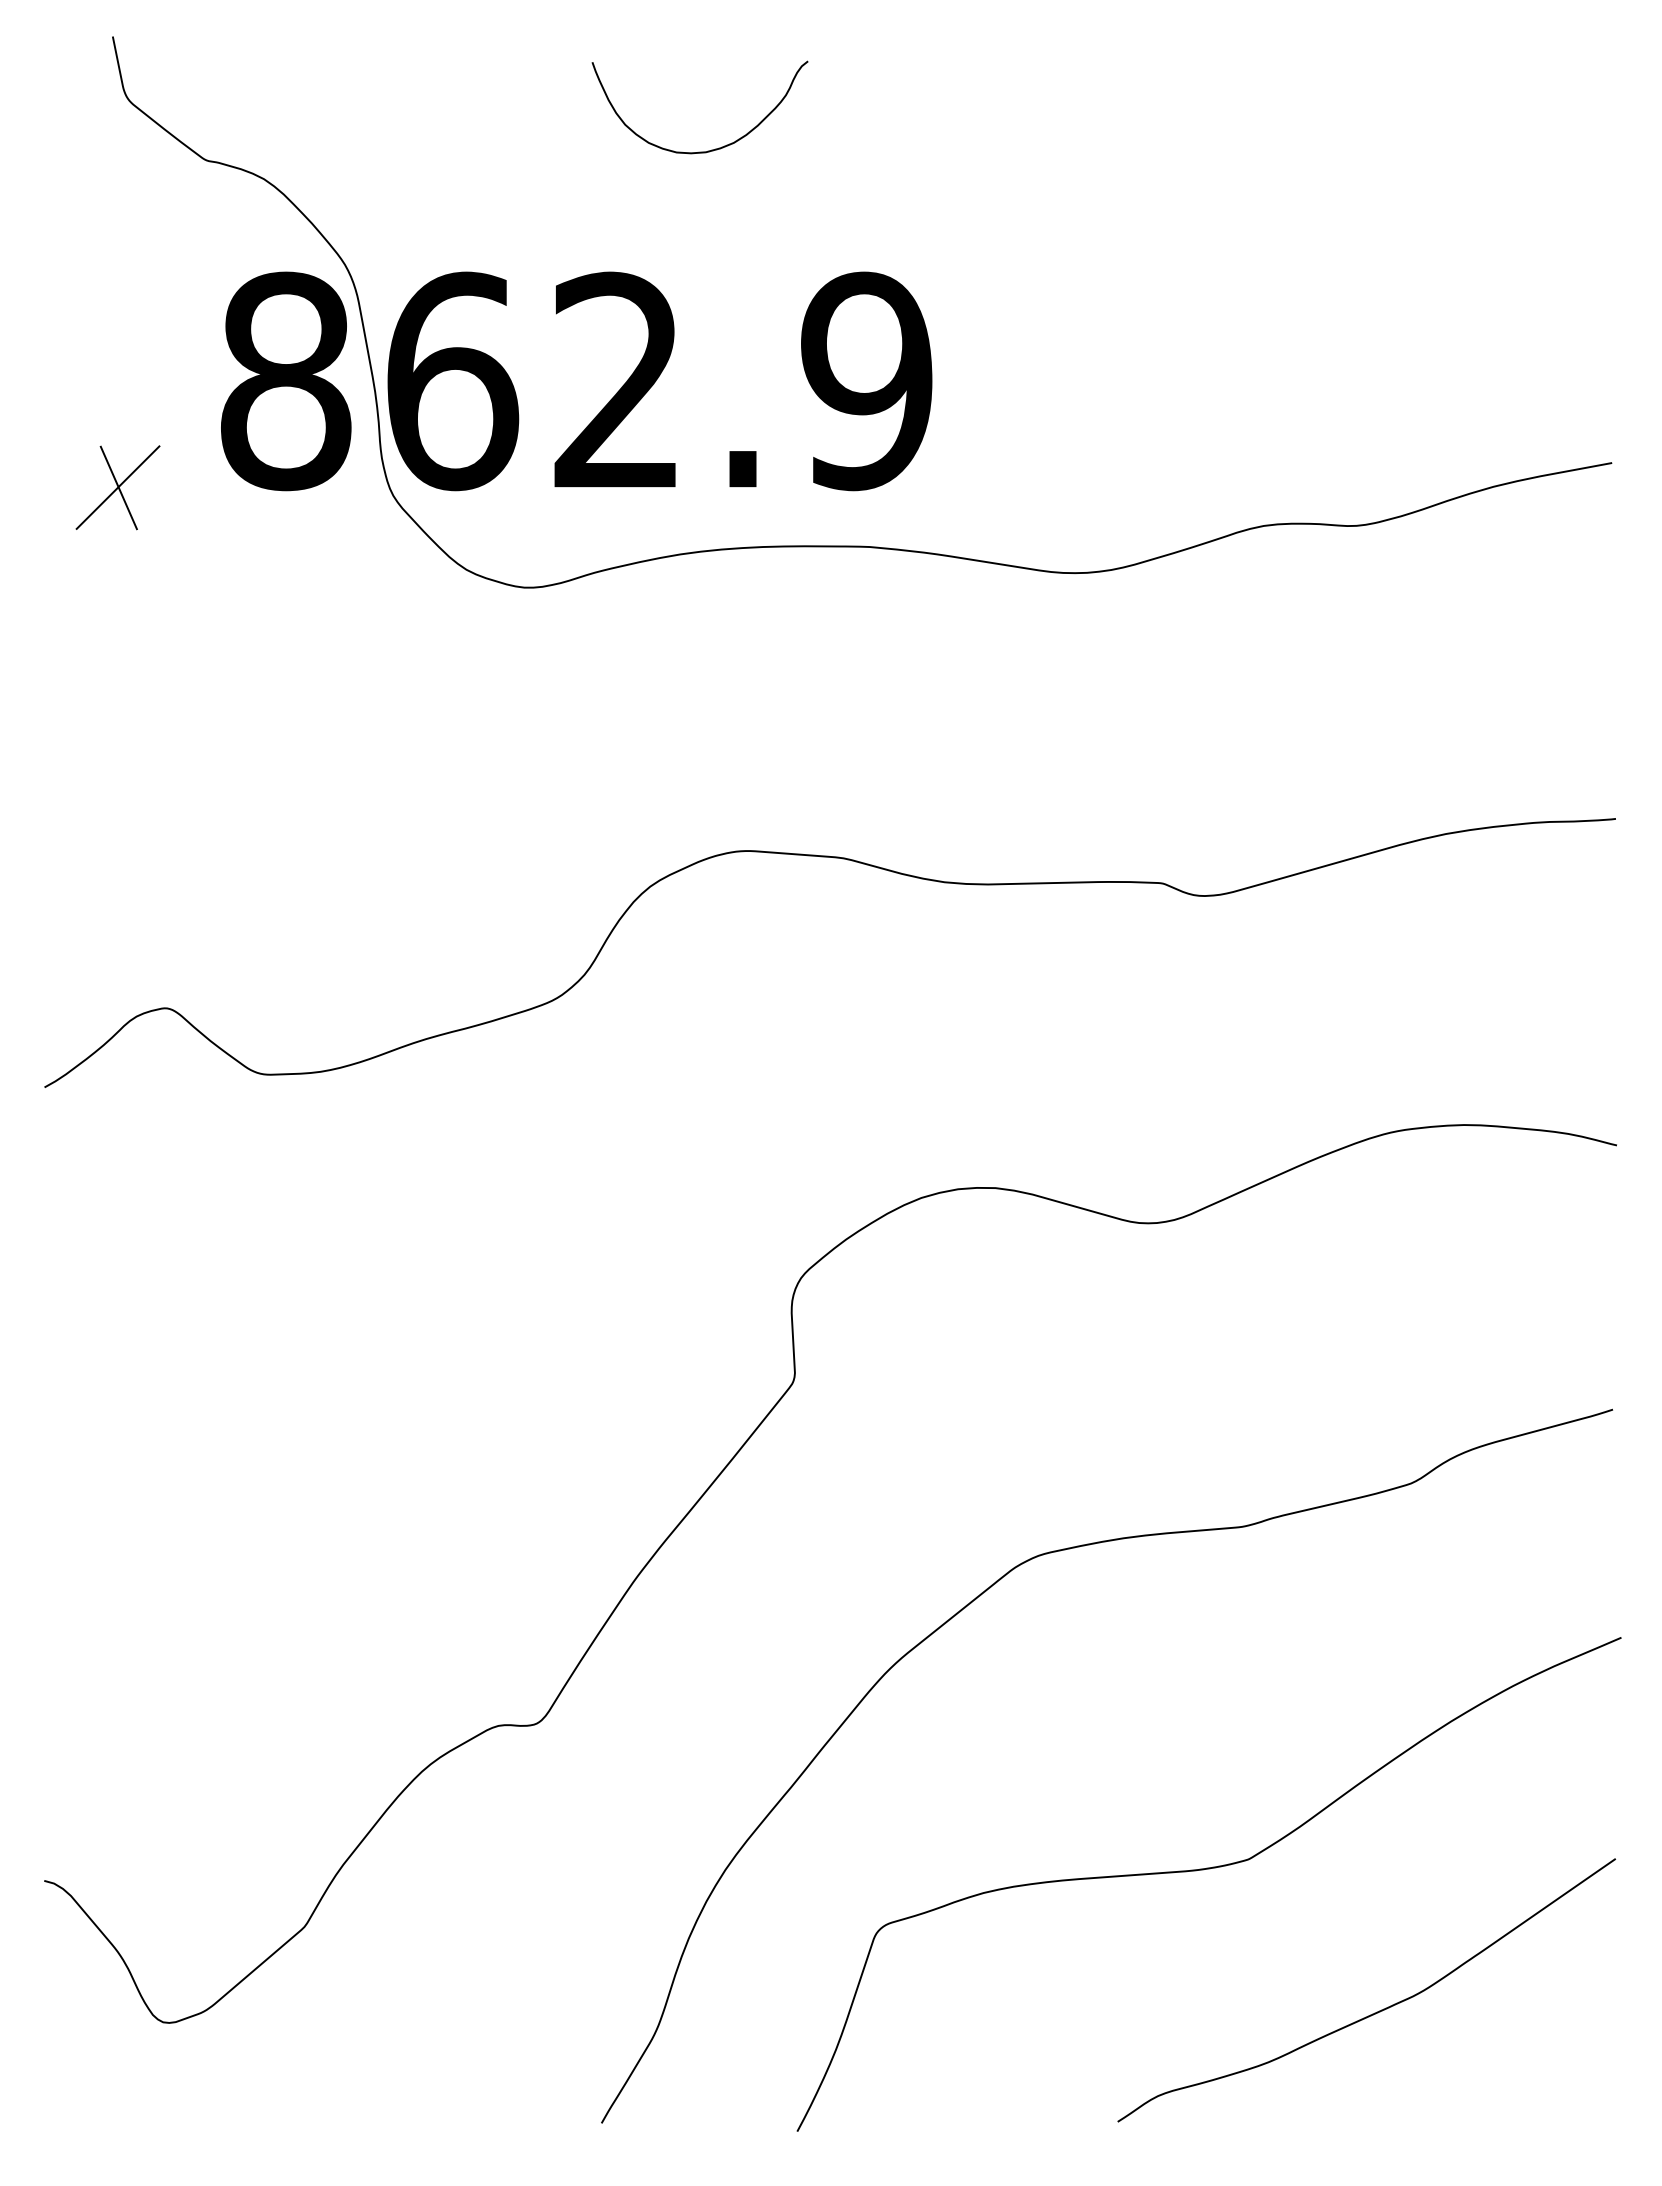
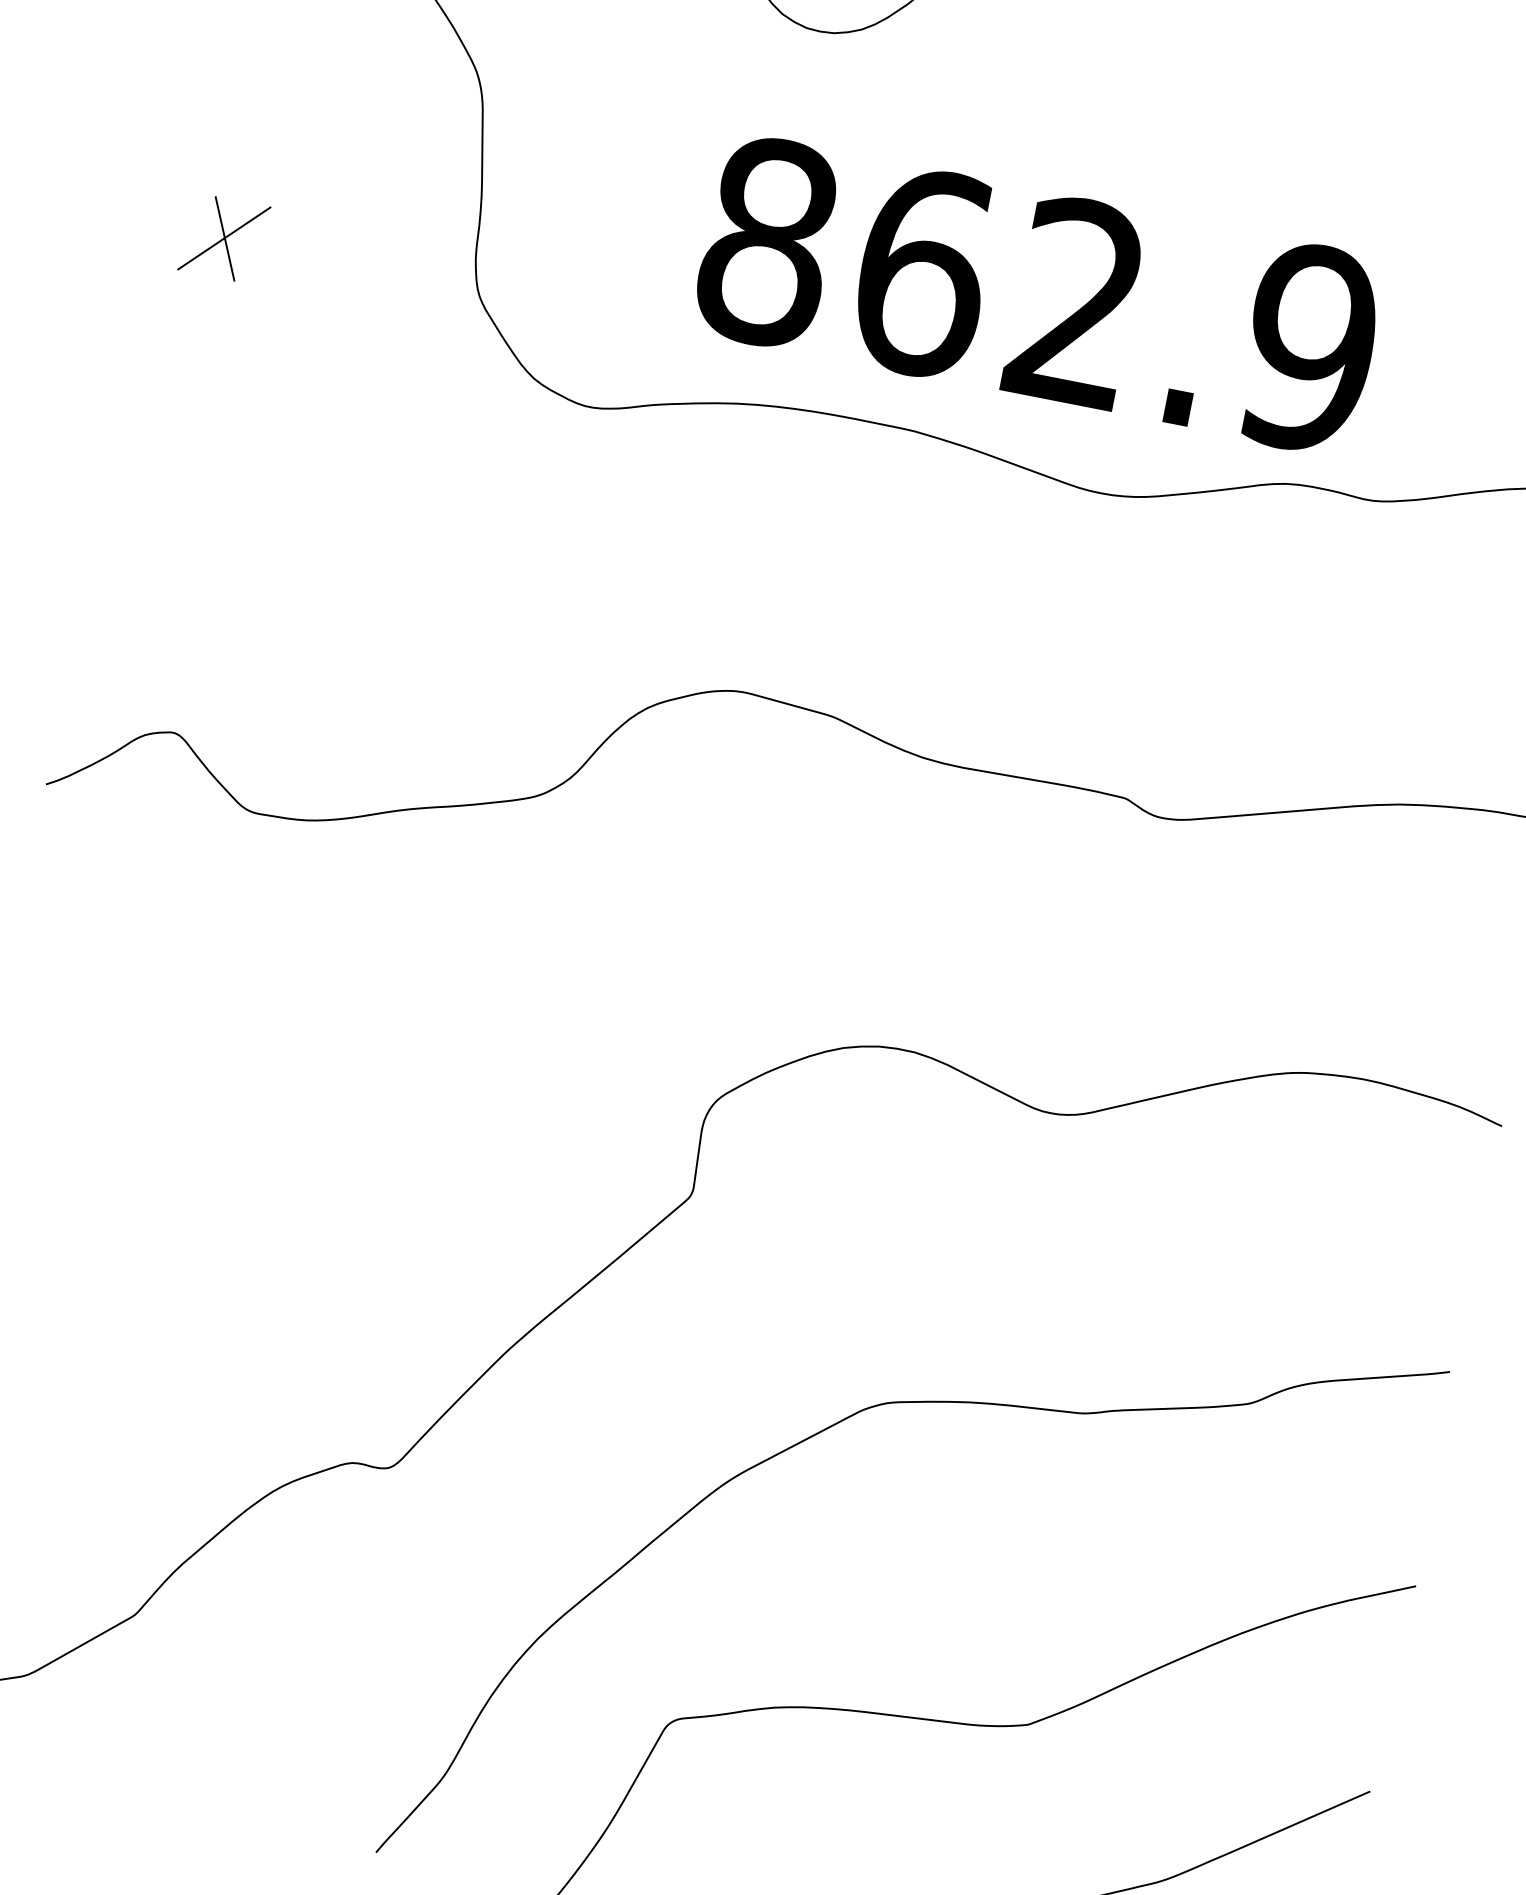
text: (576, 381) -> (1038, 295), moved

